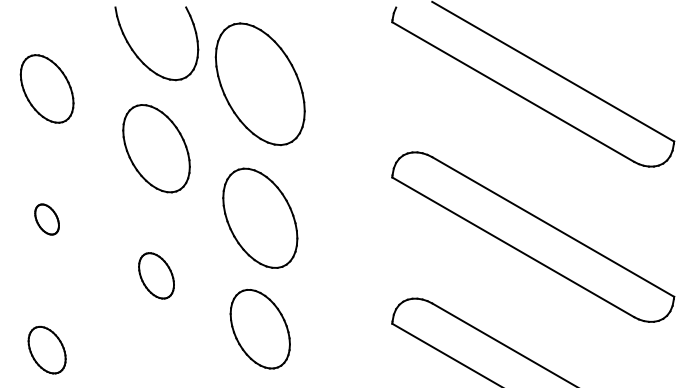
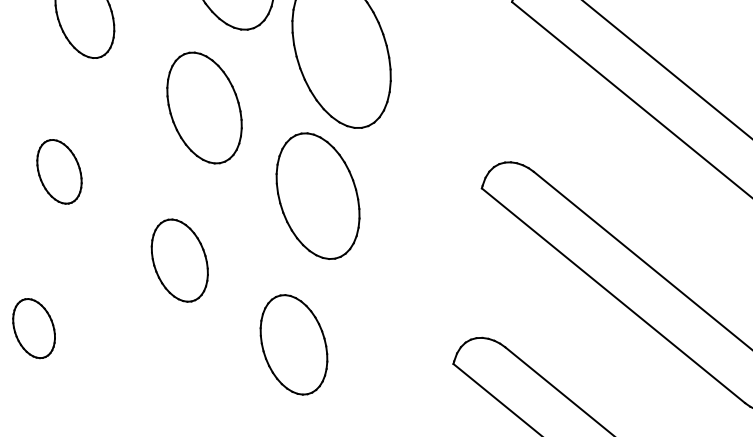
part: (260, 217) -> (318, 195), moved
part: (46, 219) -> (58, 171), size x1.67
part: (156, 275) -> (179, 260), size x1.43

